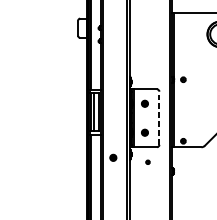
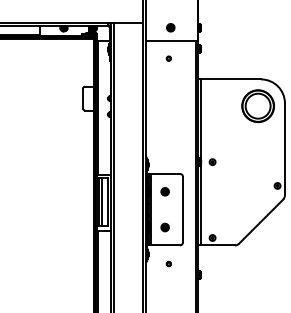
line: (159, 118) -> (183, 209), dashed -> solid
part: (112, 157) -> (125, 258), removed

